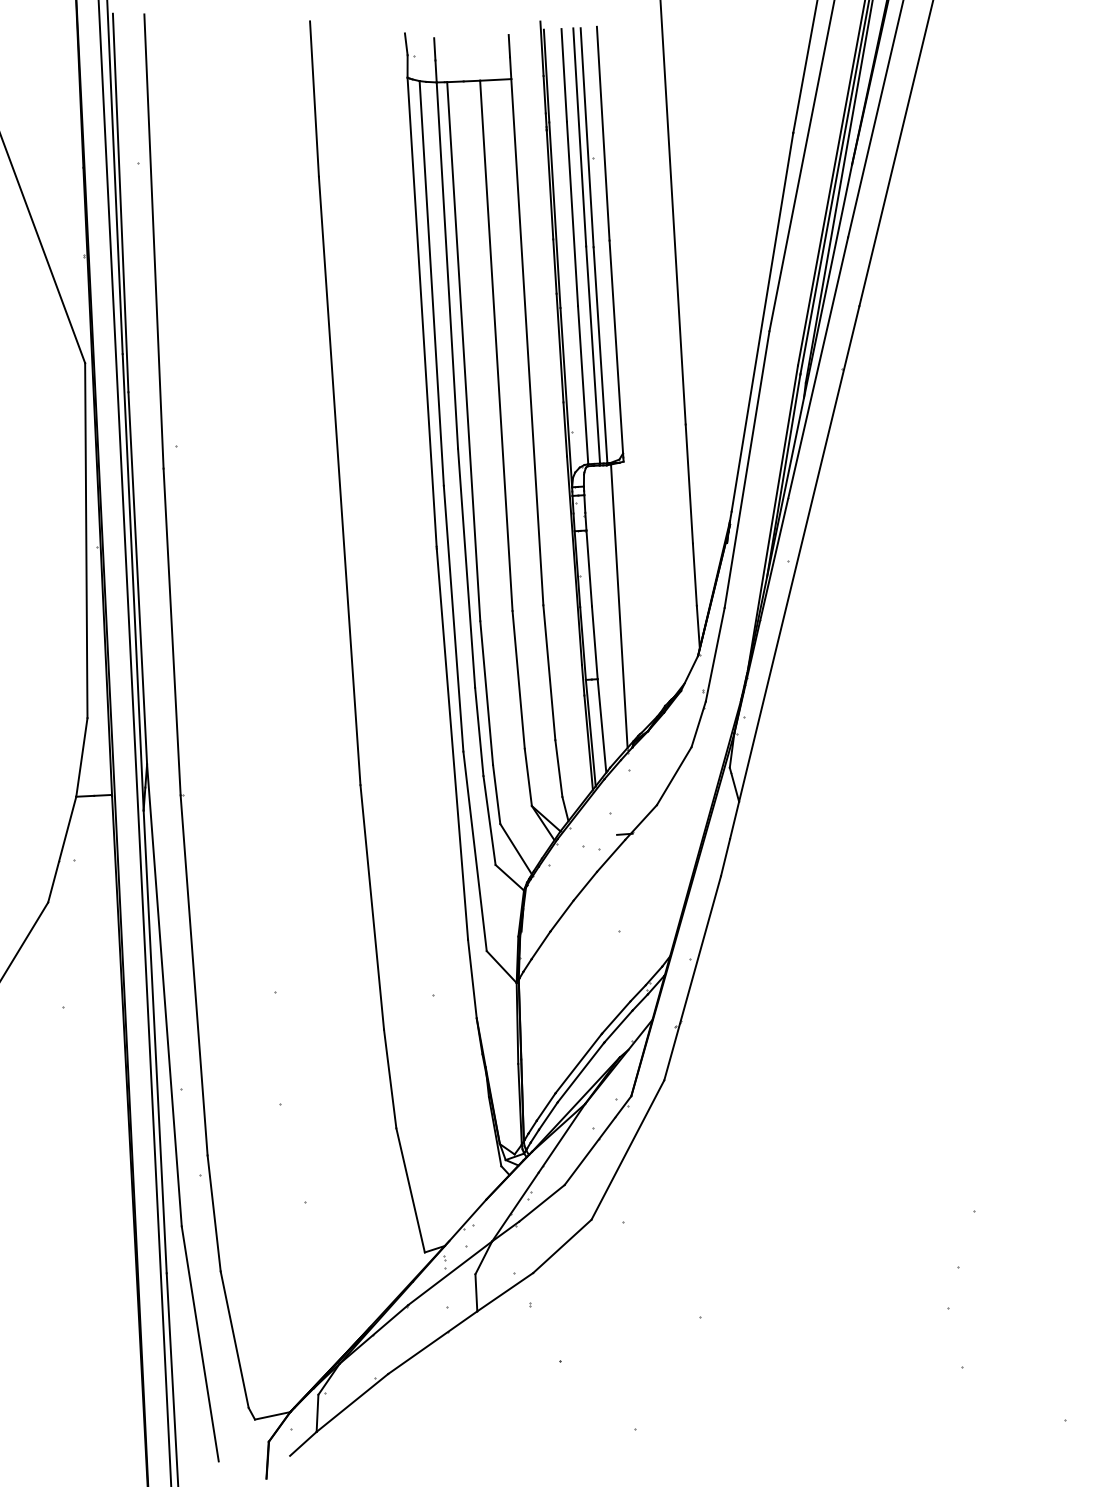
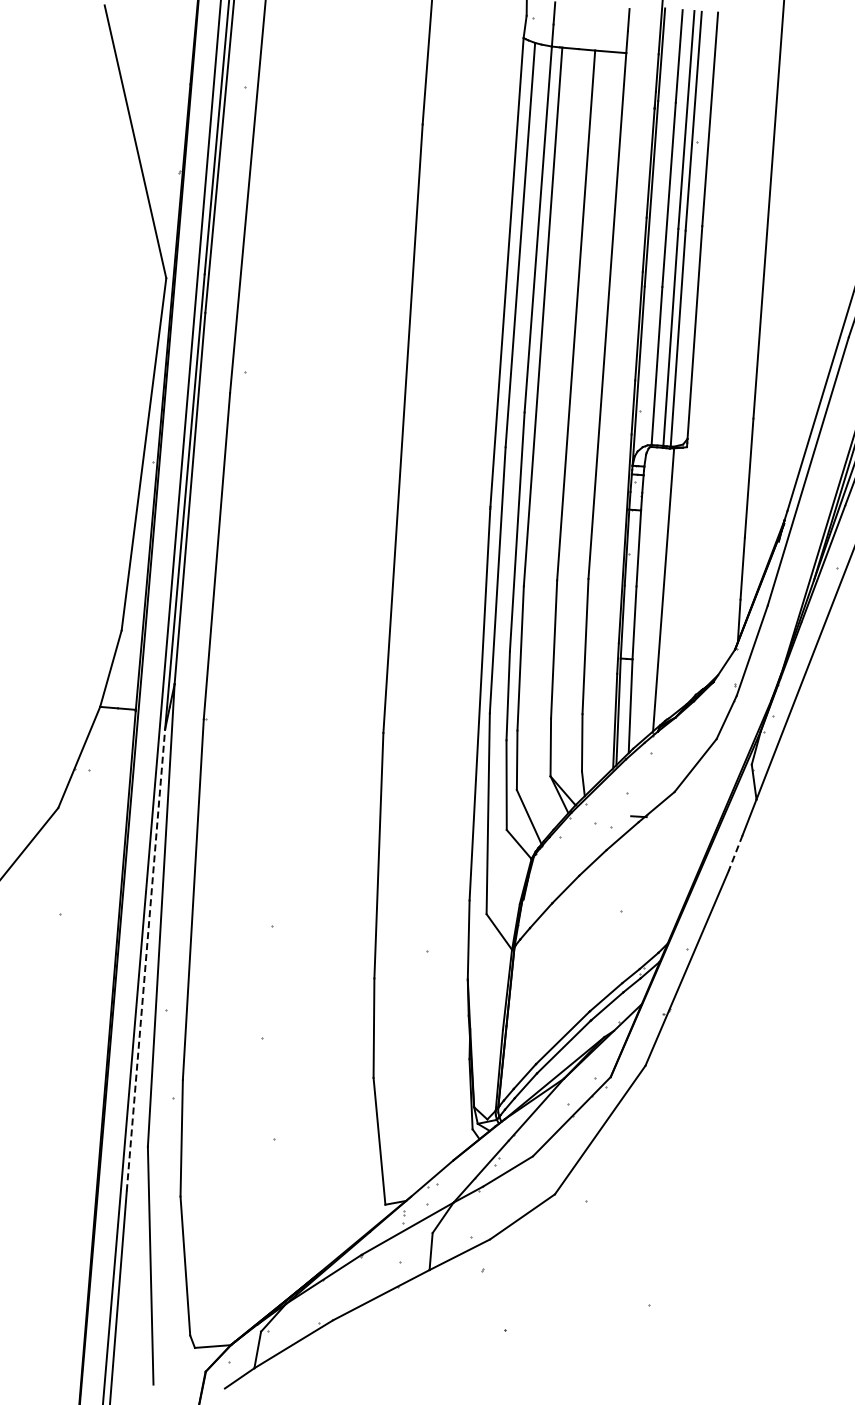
line: (725, 858) -> (735, 853), solid -> dashed
line: (155, 1041) -> (146, 959), solid -> dashed

